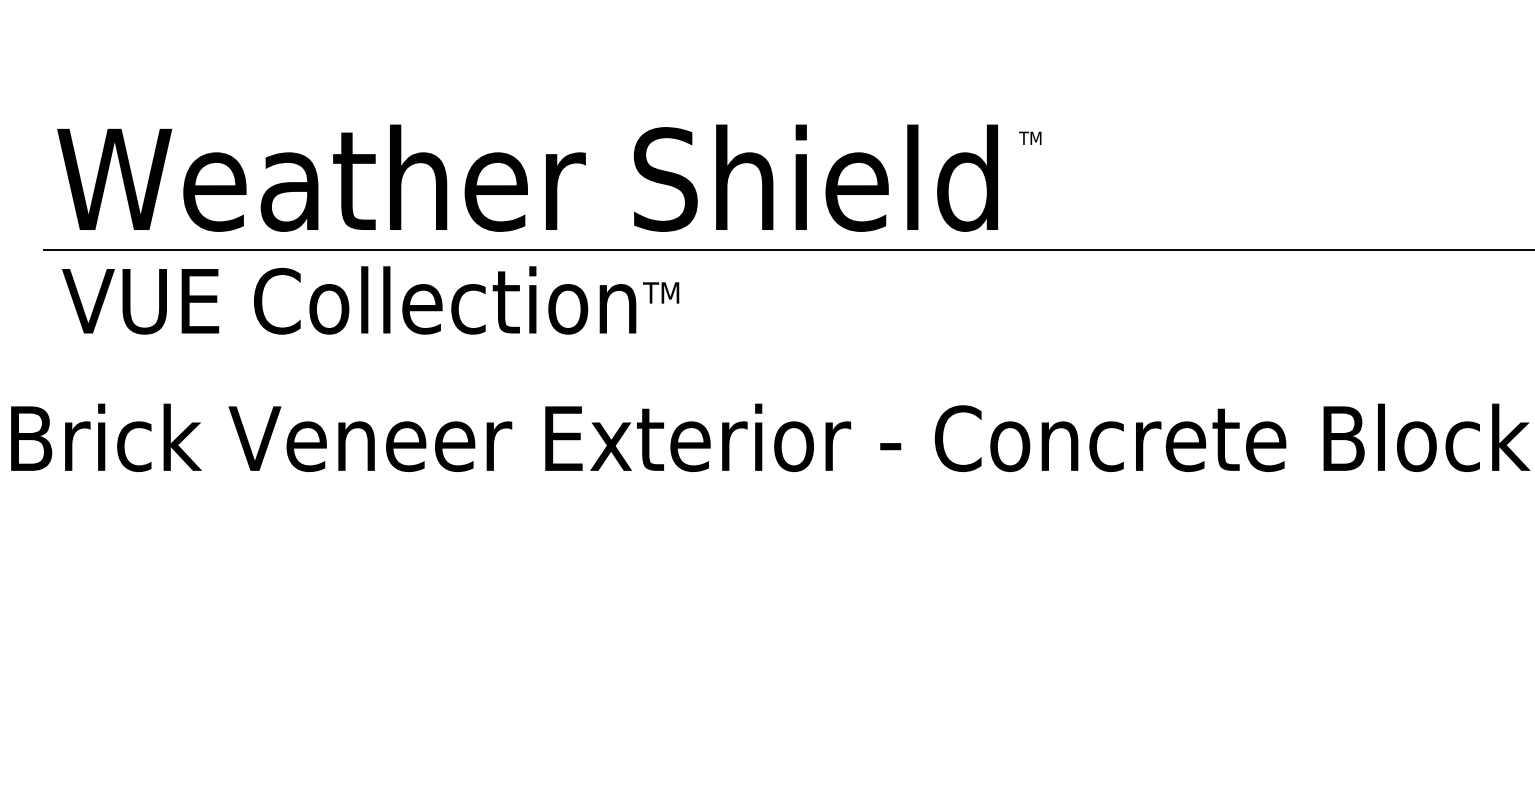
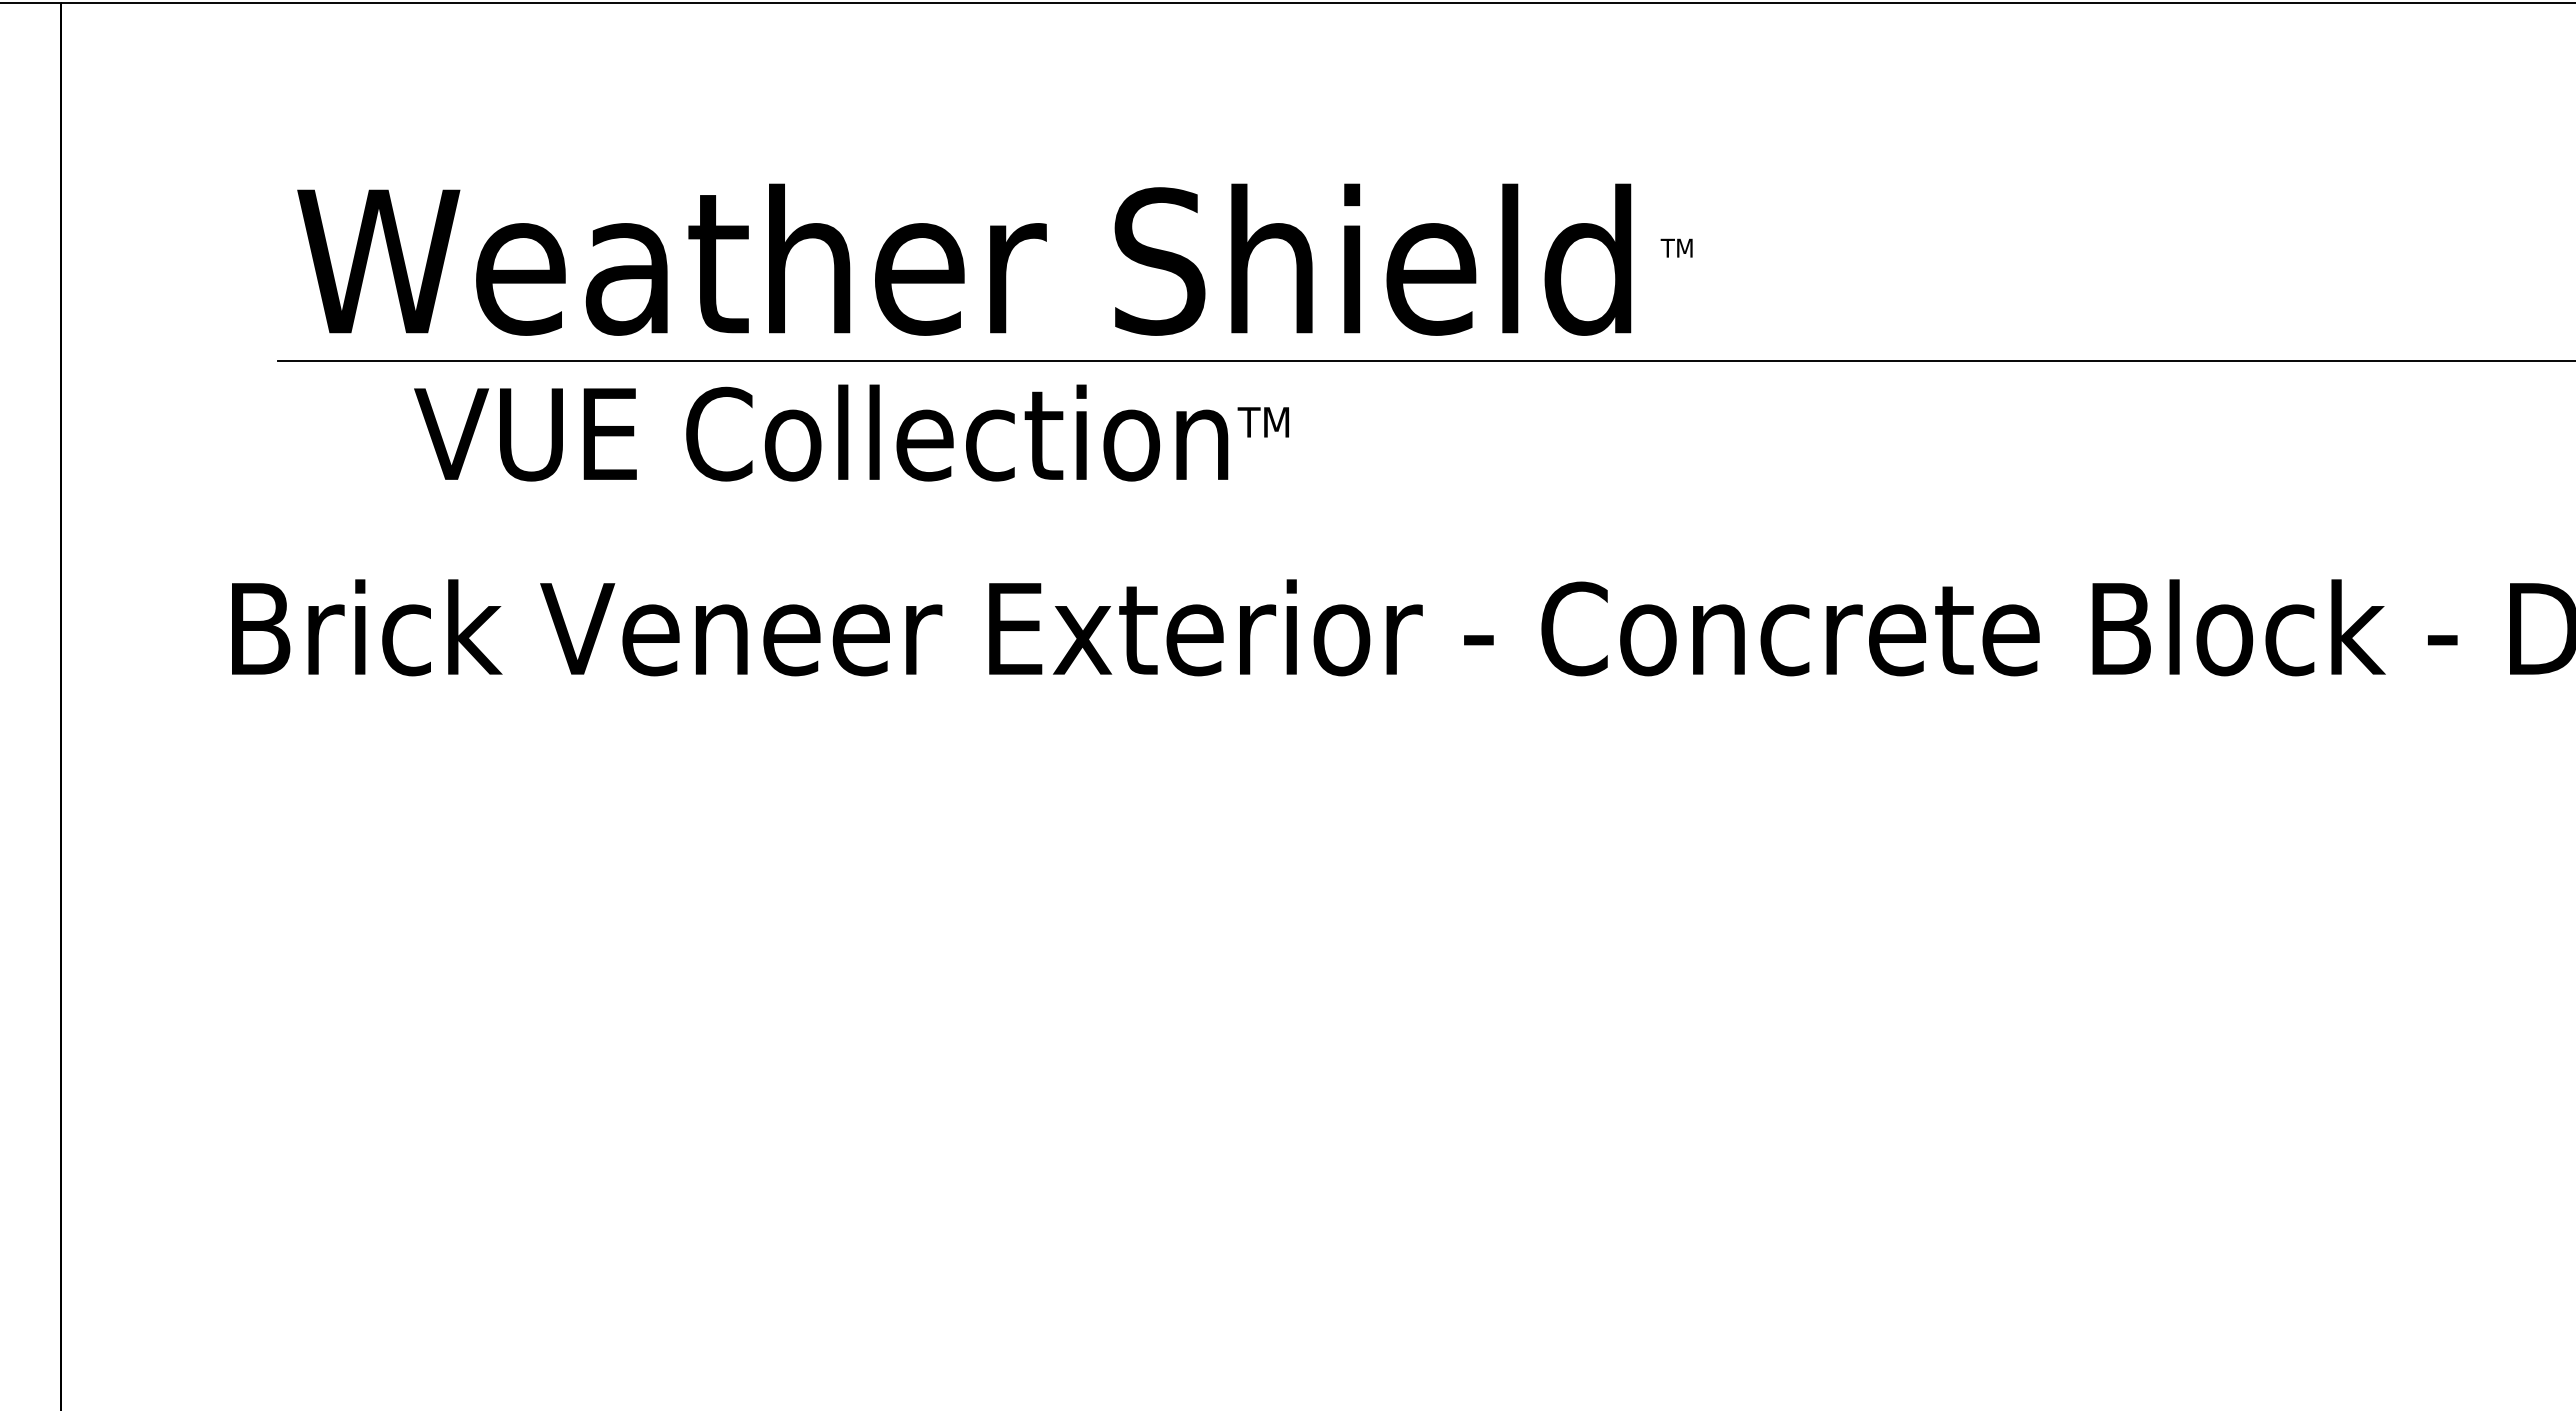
text: (1030, 137) -> (1676, 247), moved
text: (370, 300) -> (851, 432), moved

